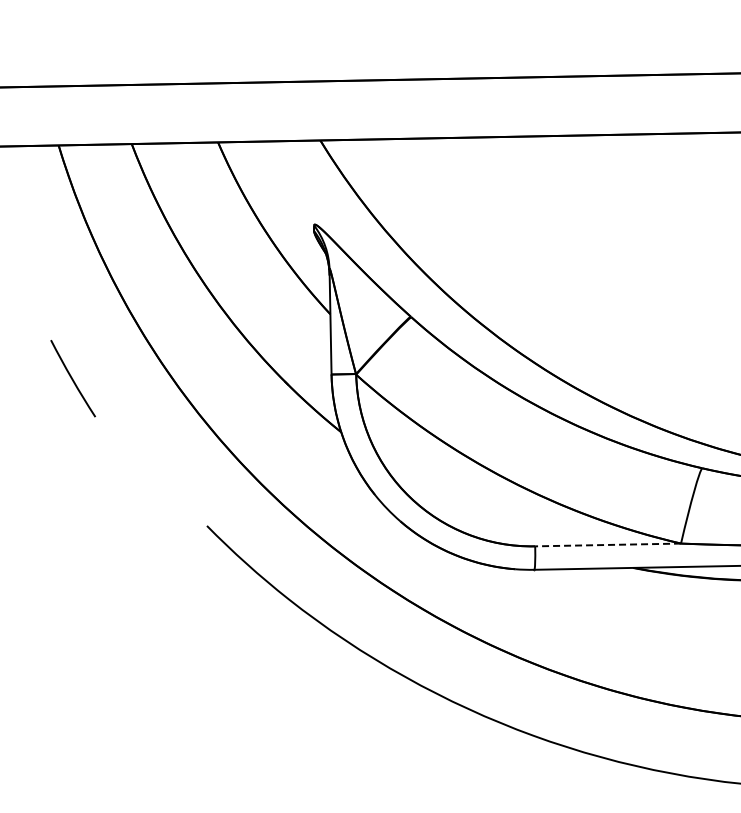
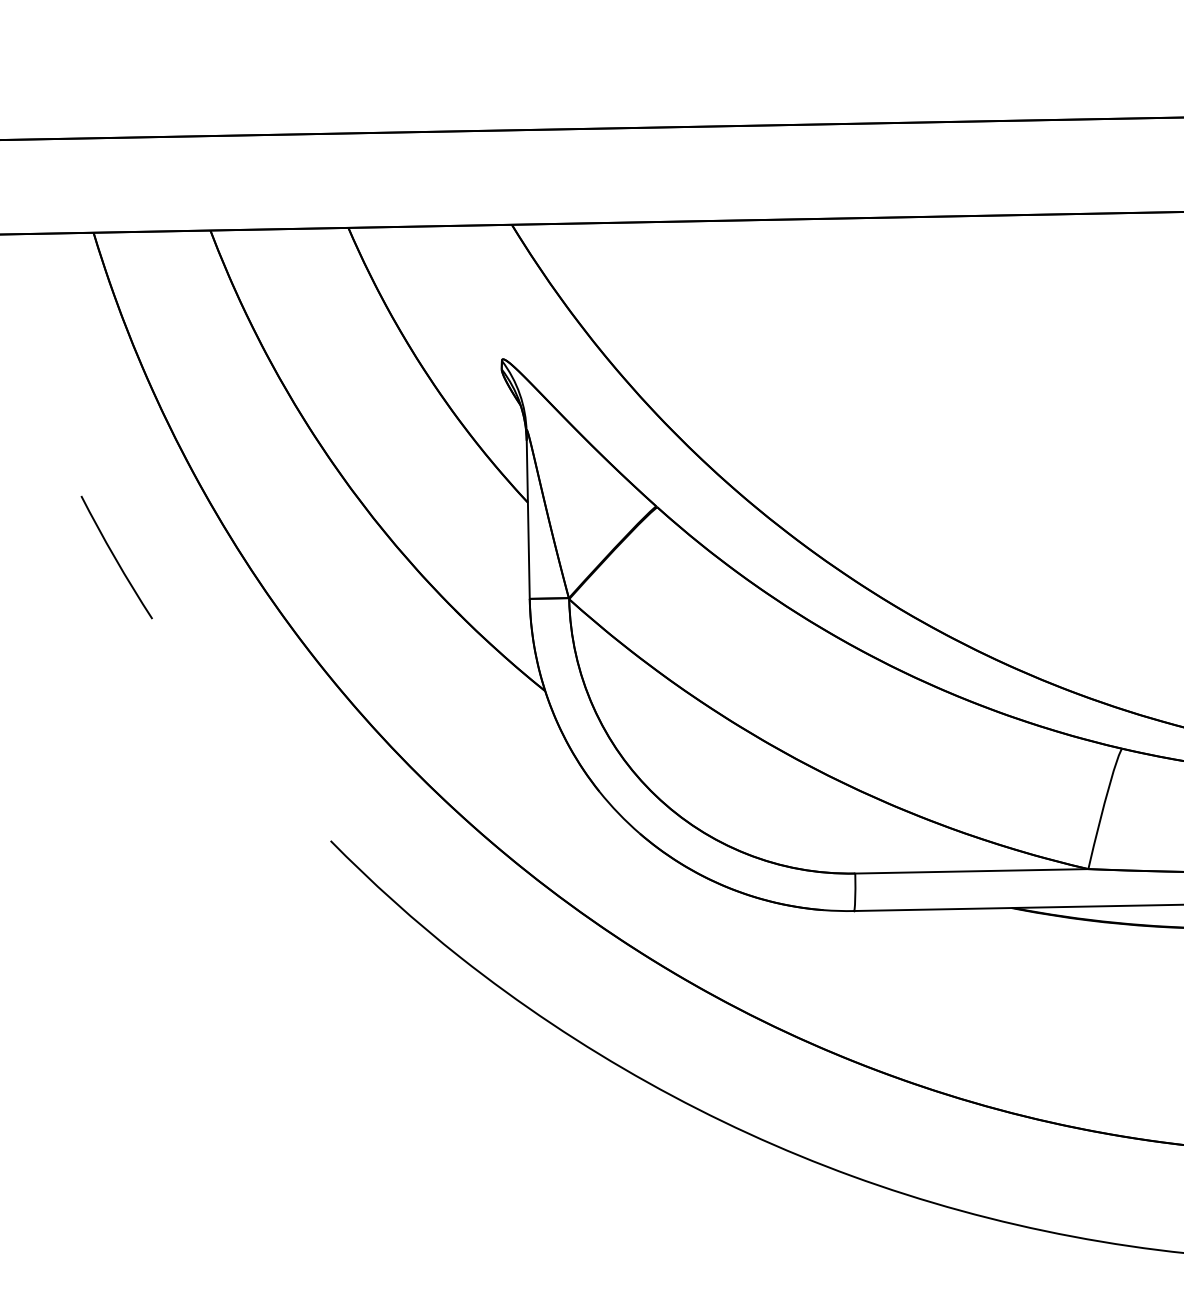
curve: (72, 378) -> (115, 557), moved
line: (608, 544) -> (972, 870), dashed -> solid

